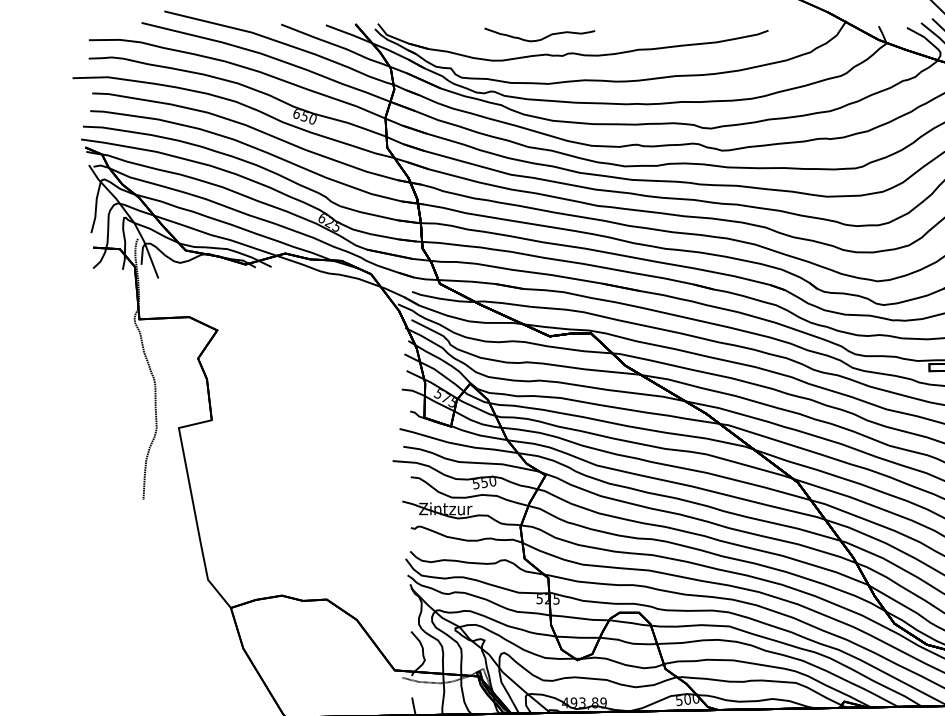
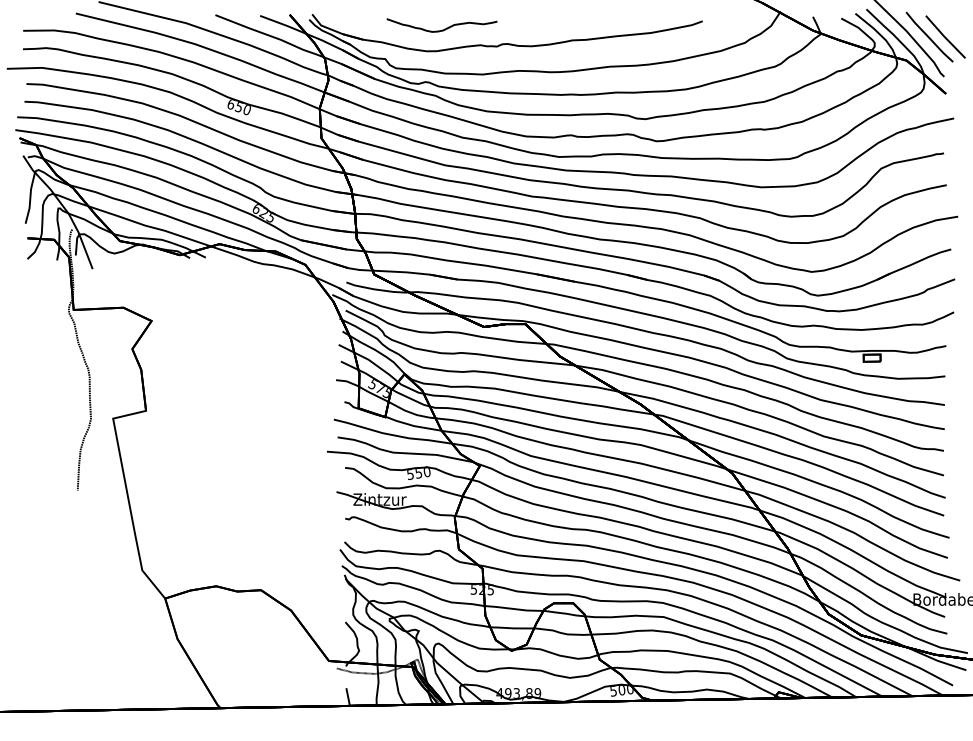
curve: (539, 38) -> (441, 29), moved

